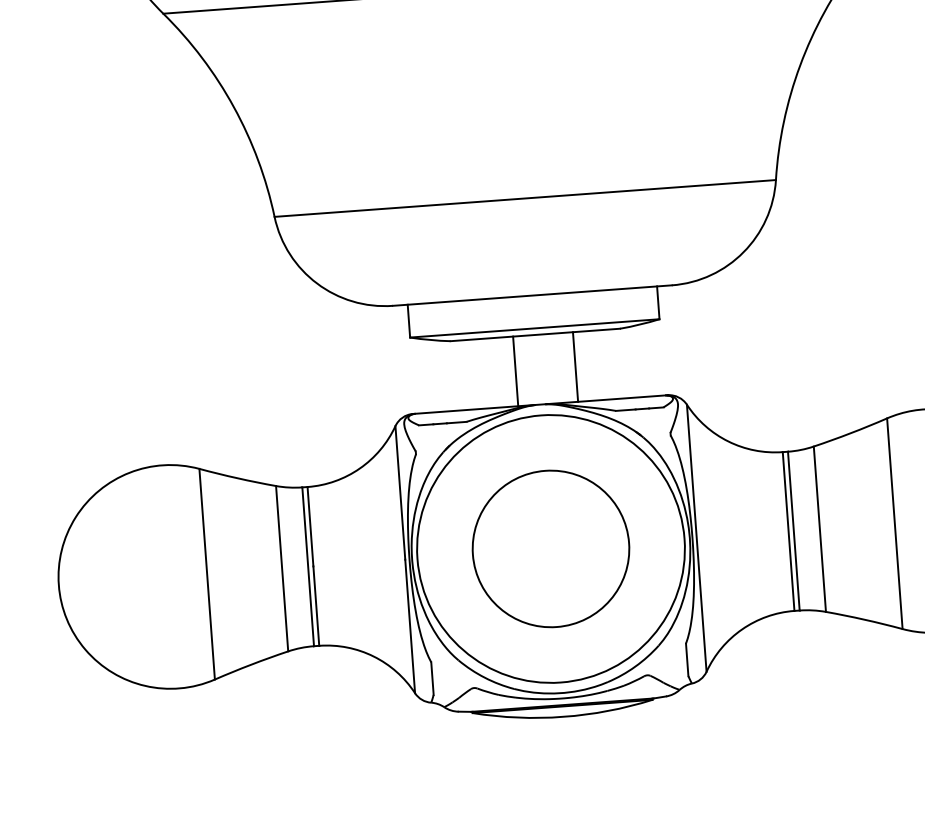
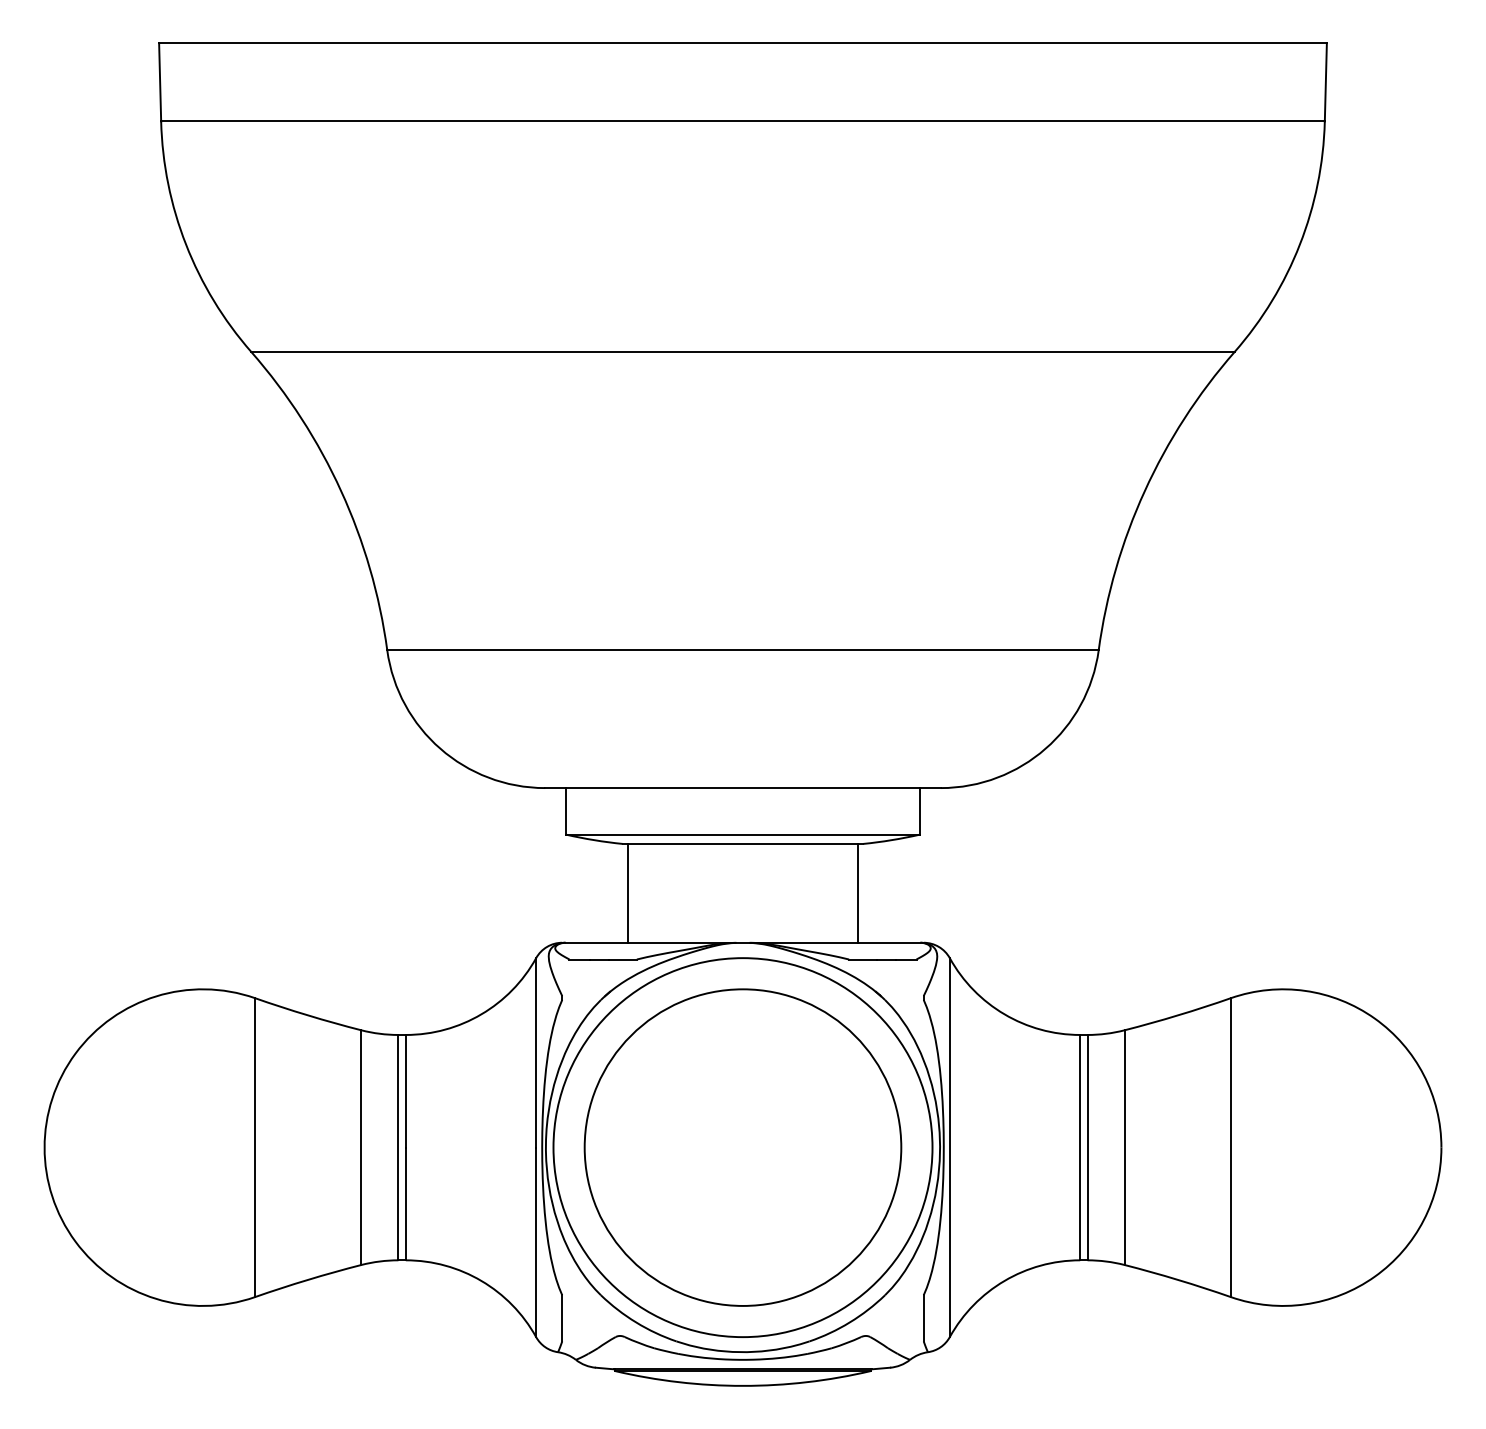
line: (575, 366) -> (858, 892), moved
line: (515, 370) -> (627, 892), moved
circle: (550, 548) -> (742, 1147), size x1.43

